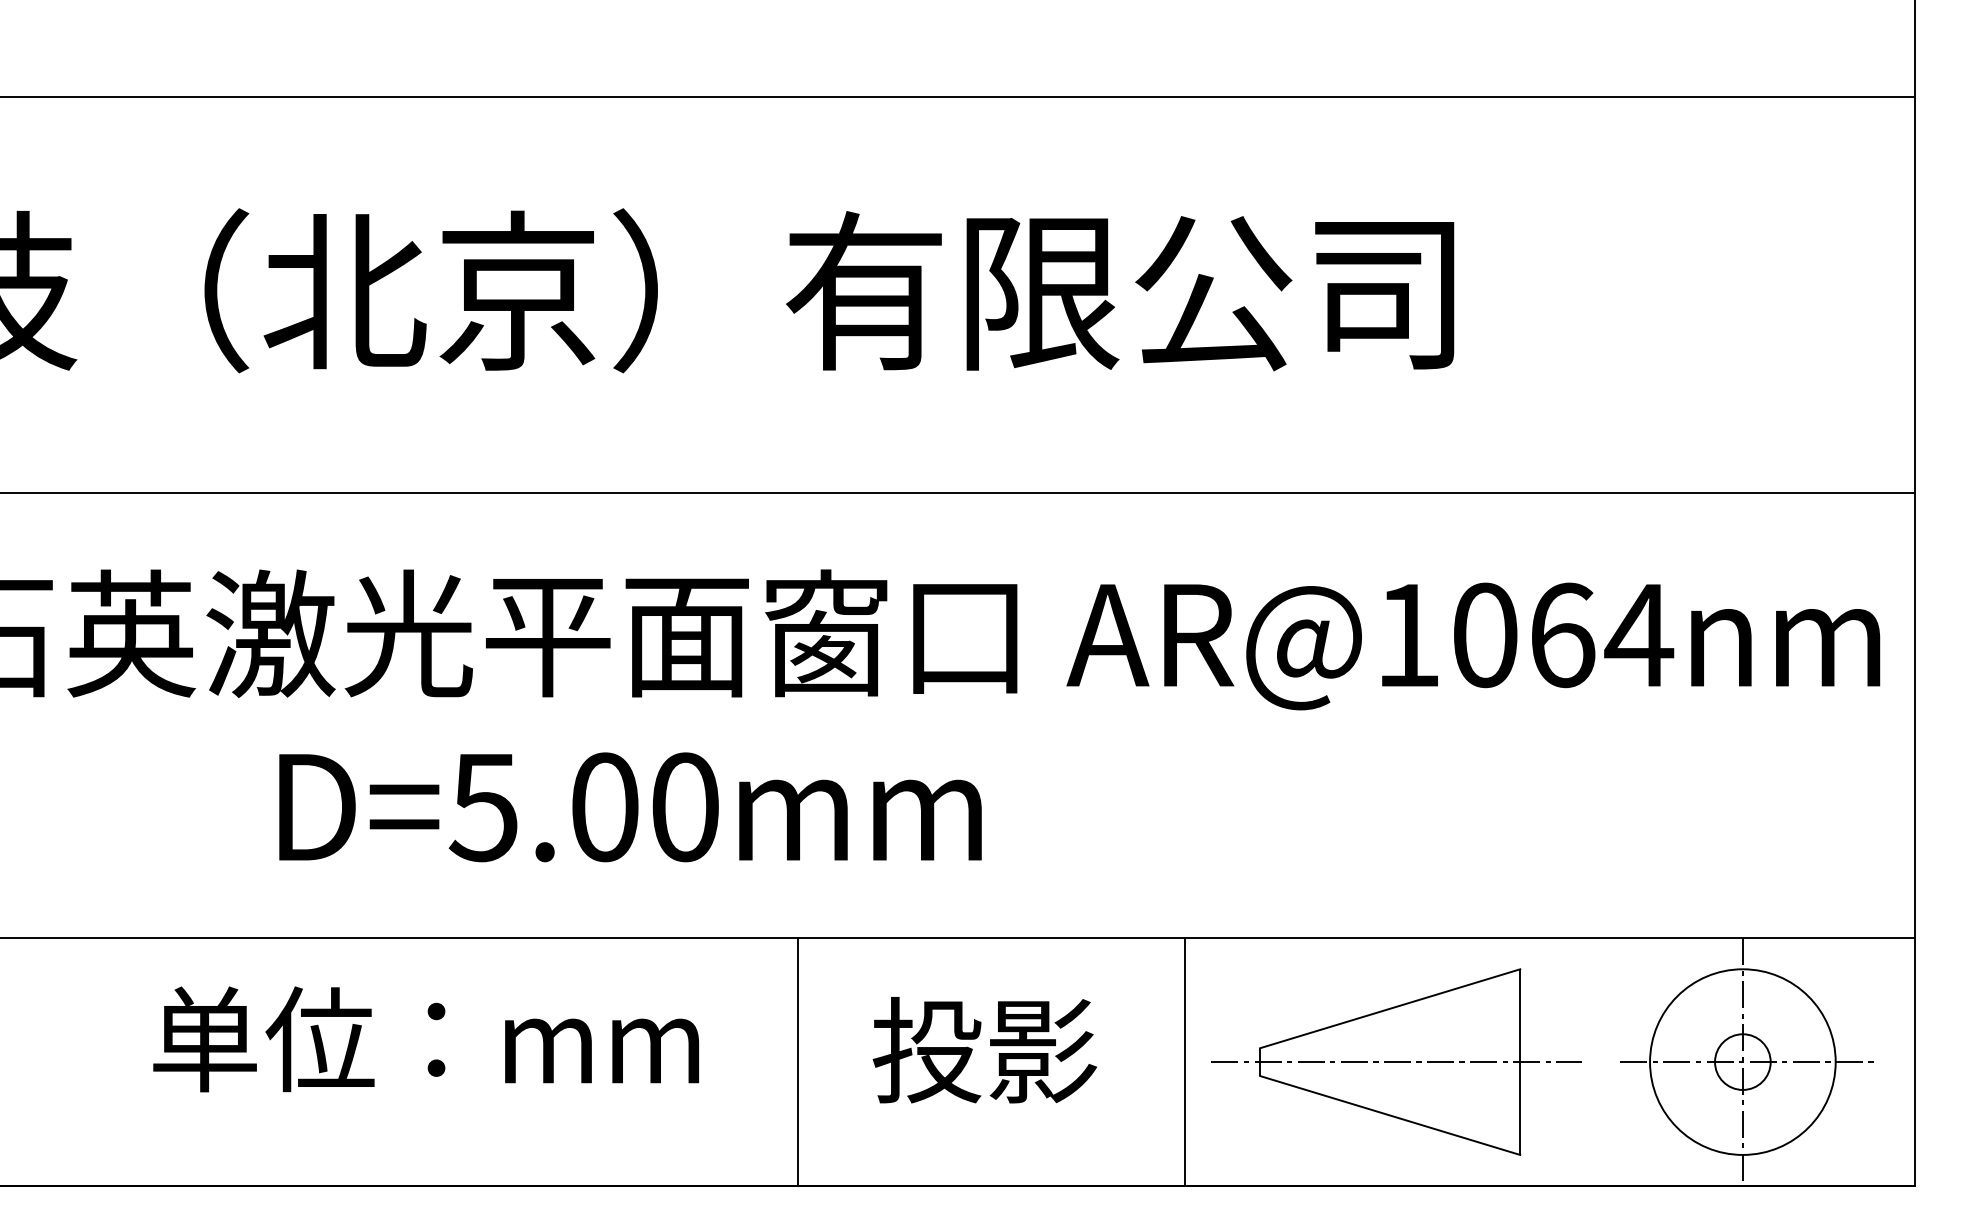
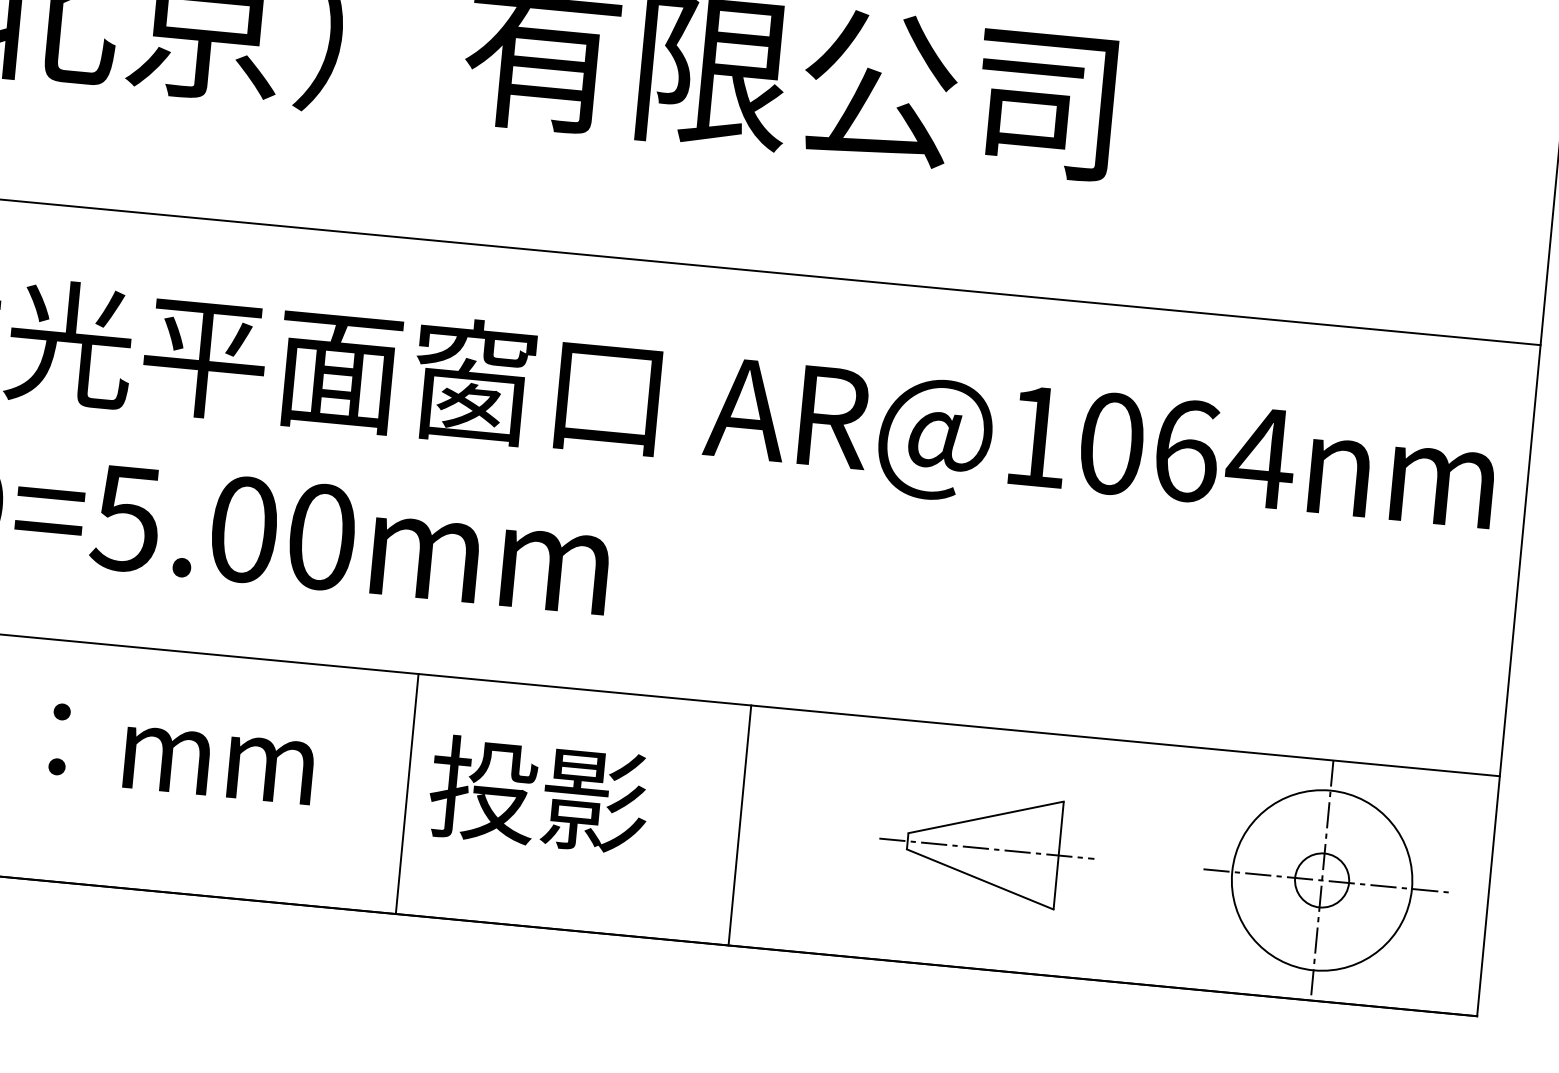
text: (984, 1050) -> (538, 795), moved
part: (1396, 1061) -> (986, 848), size x0.6
line: (1185, 1062) -> (739, 825), moved

